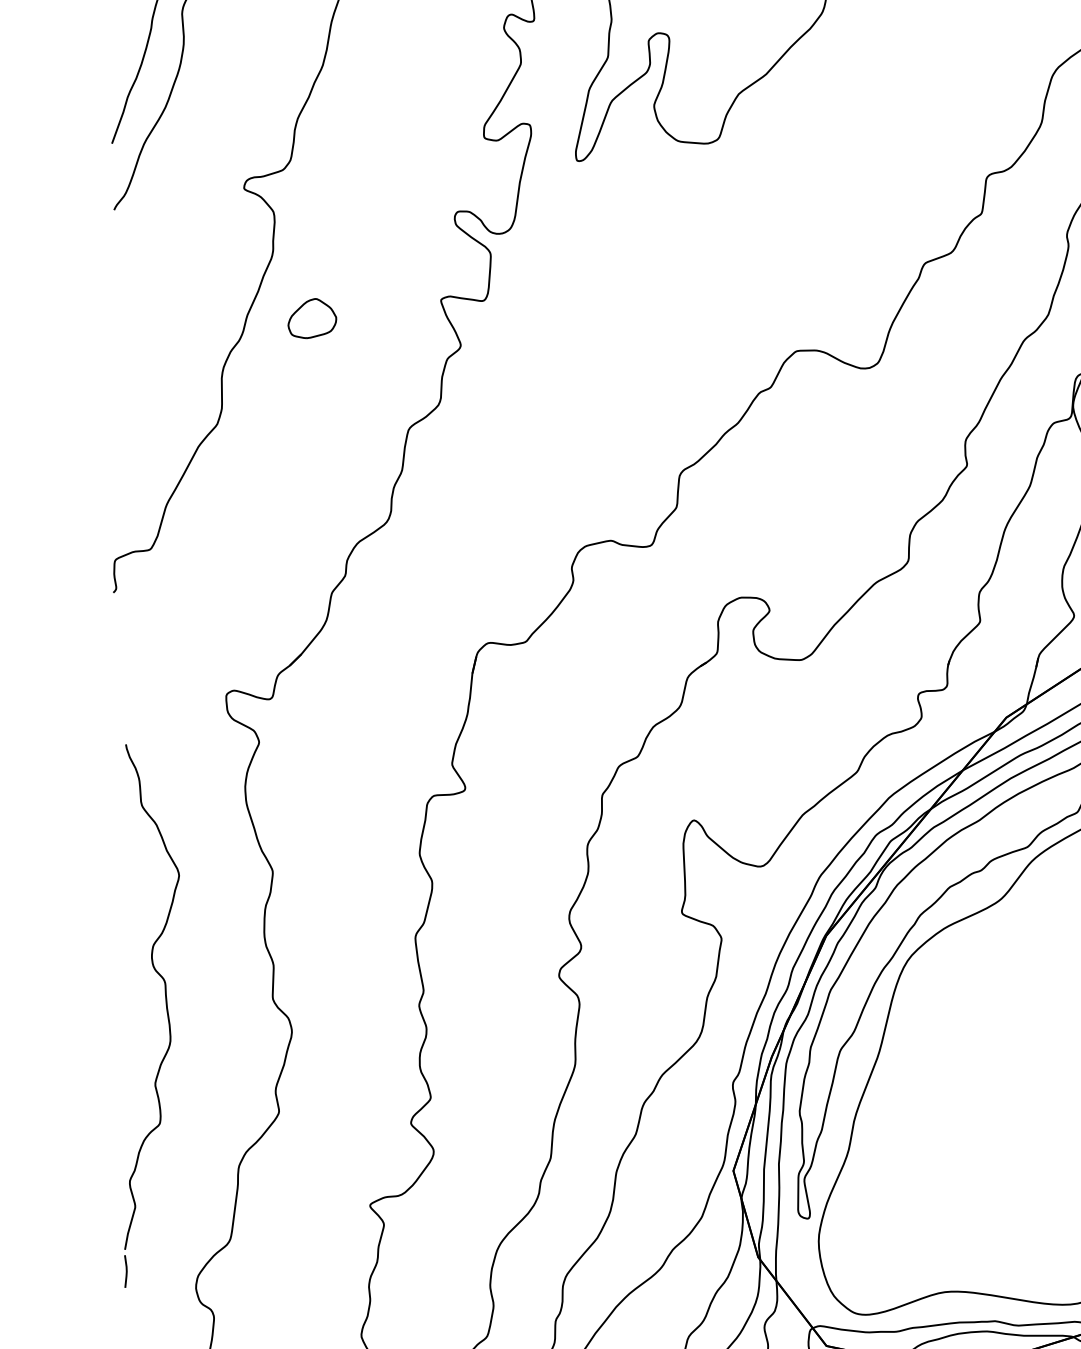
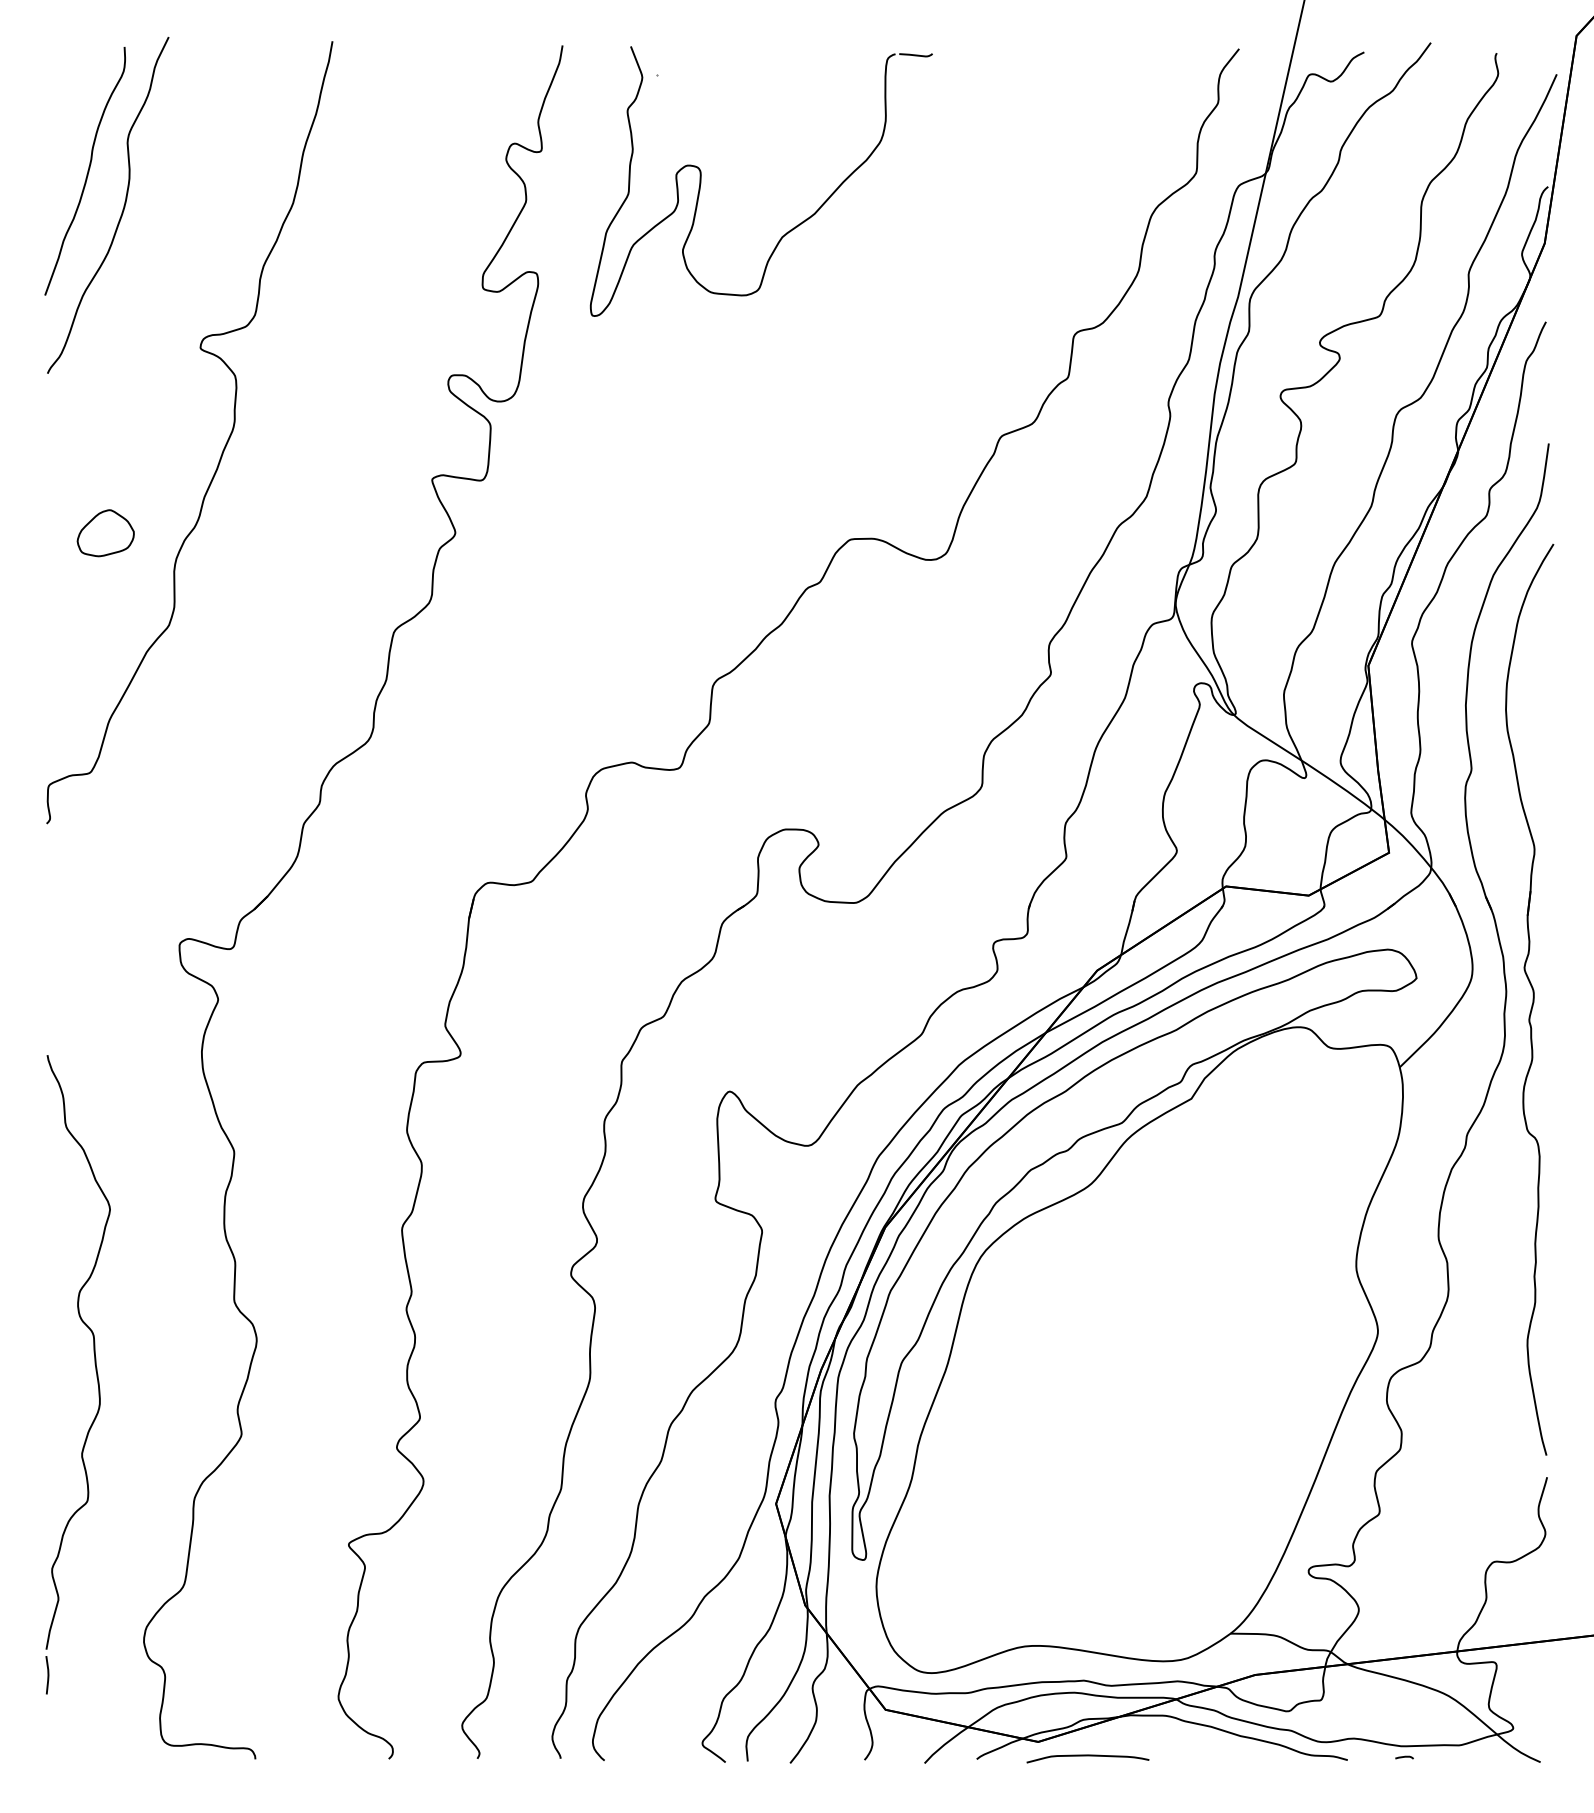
part: (312, 318) -> (105, 533), moved
part: (166, 1013) -> (95, 1371), moved

